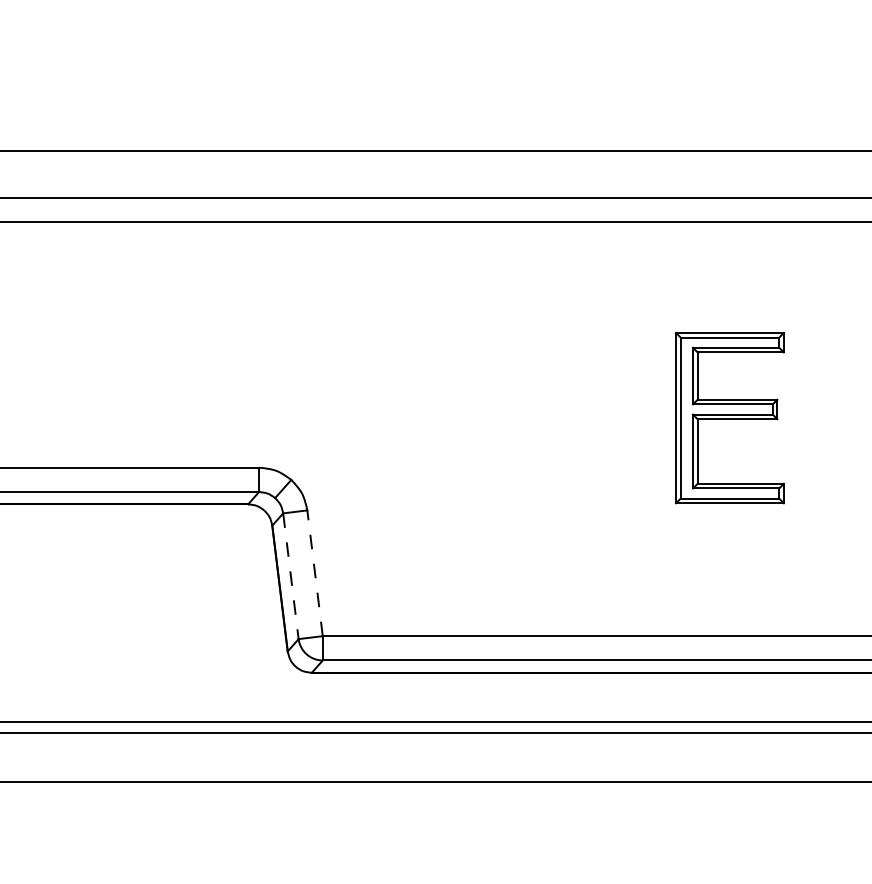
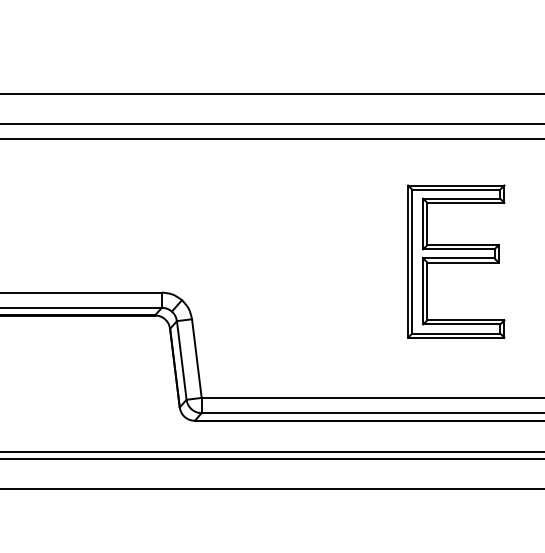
part: (730, 418) -> (456, 261), size x1.43
line: (314, 573) -> (196, 358), dashed -> solid
line: (290, 576) -> (181, 360), dashed -> solid

